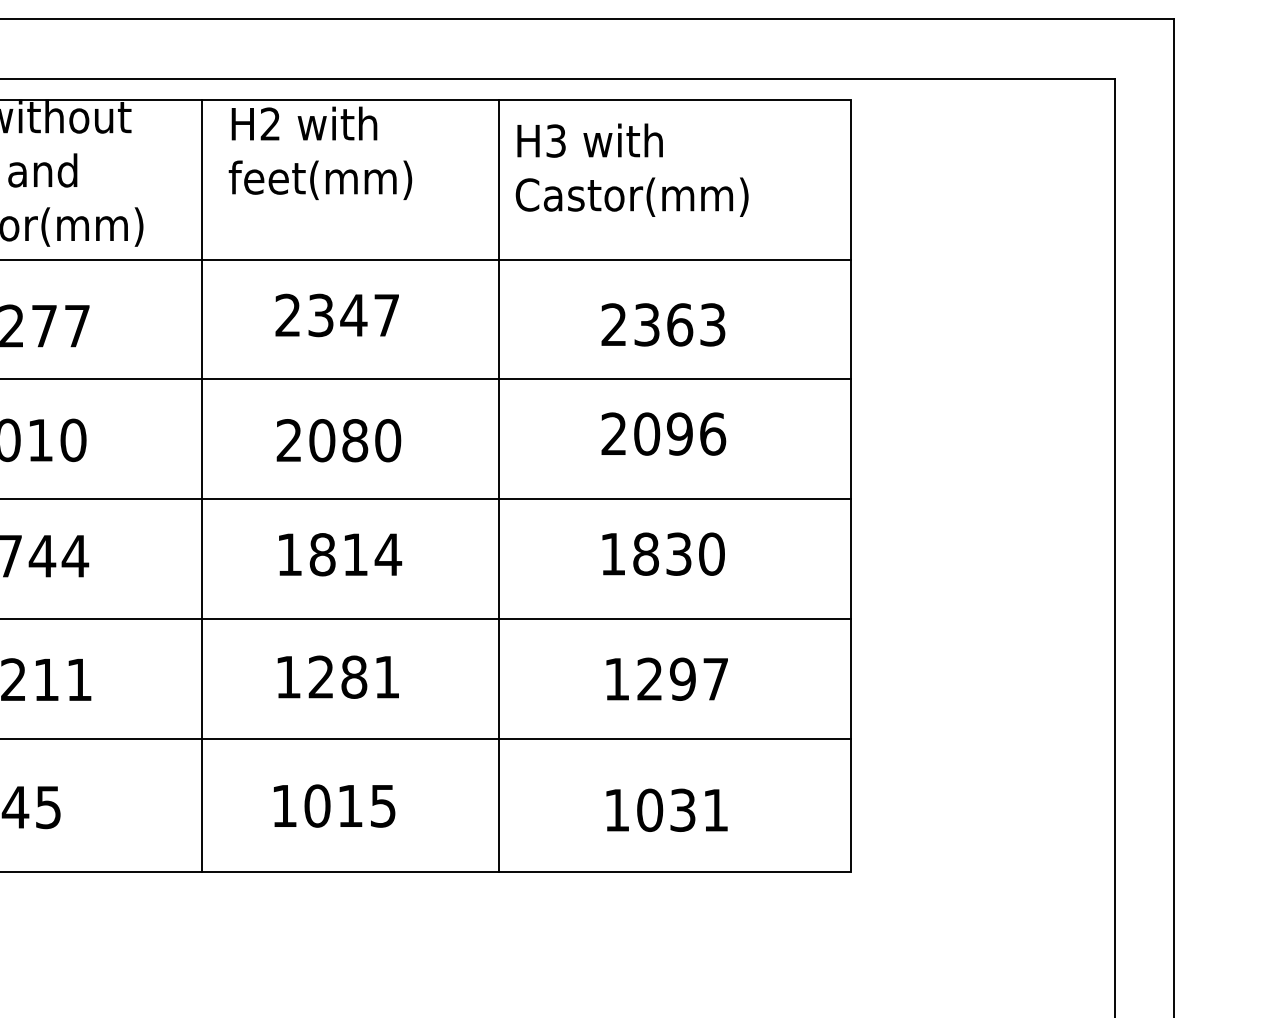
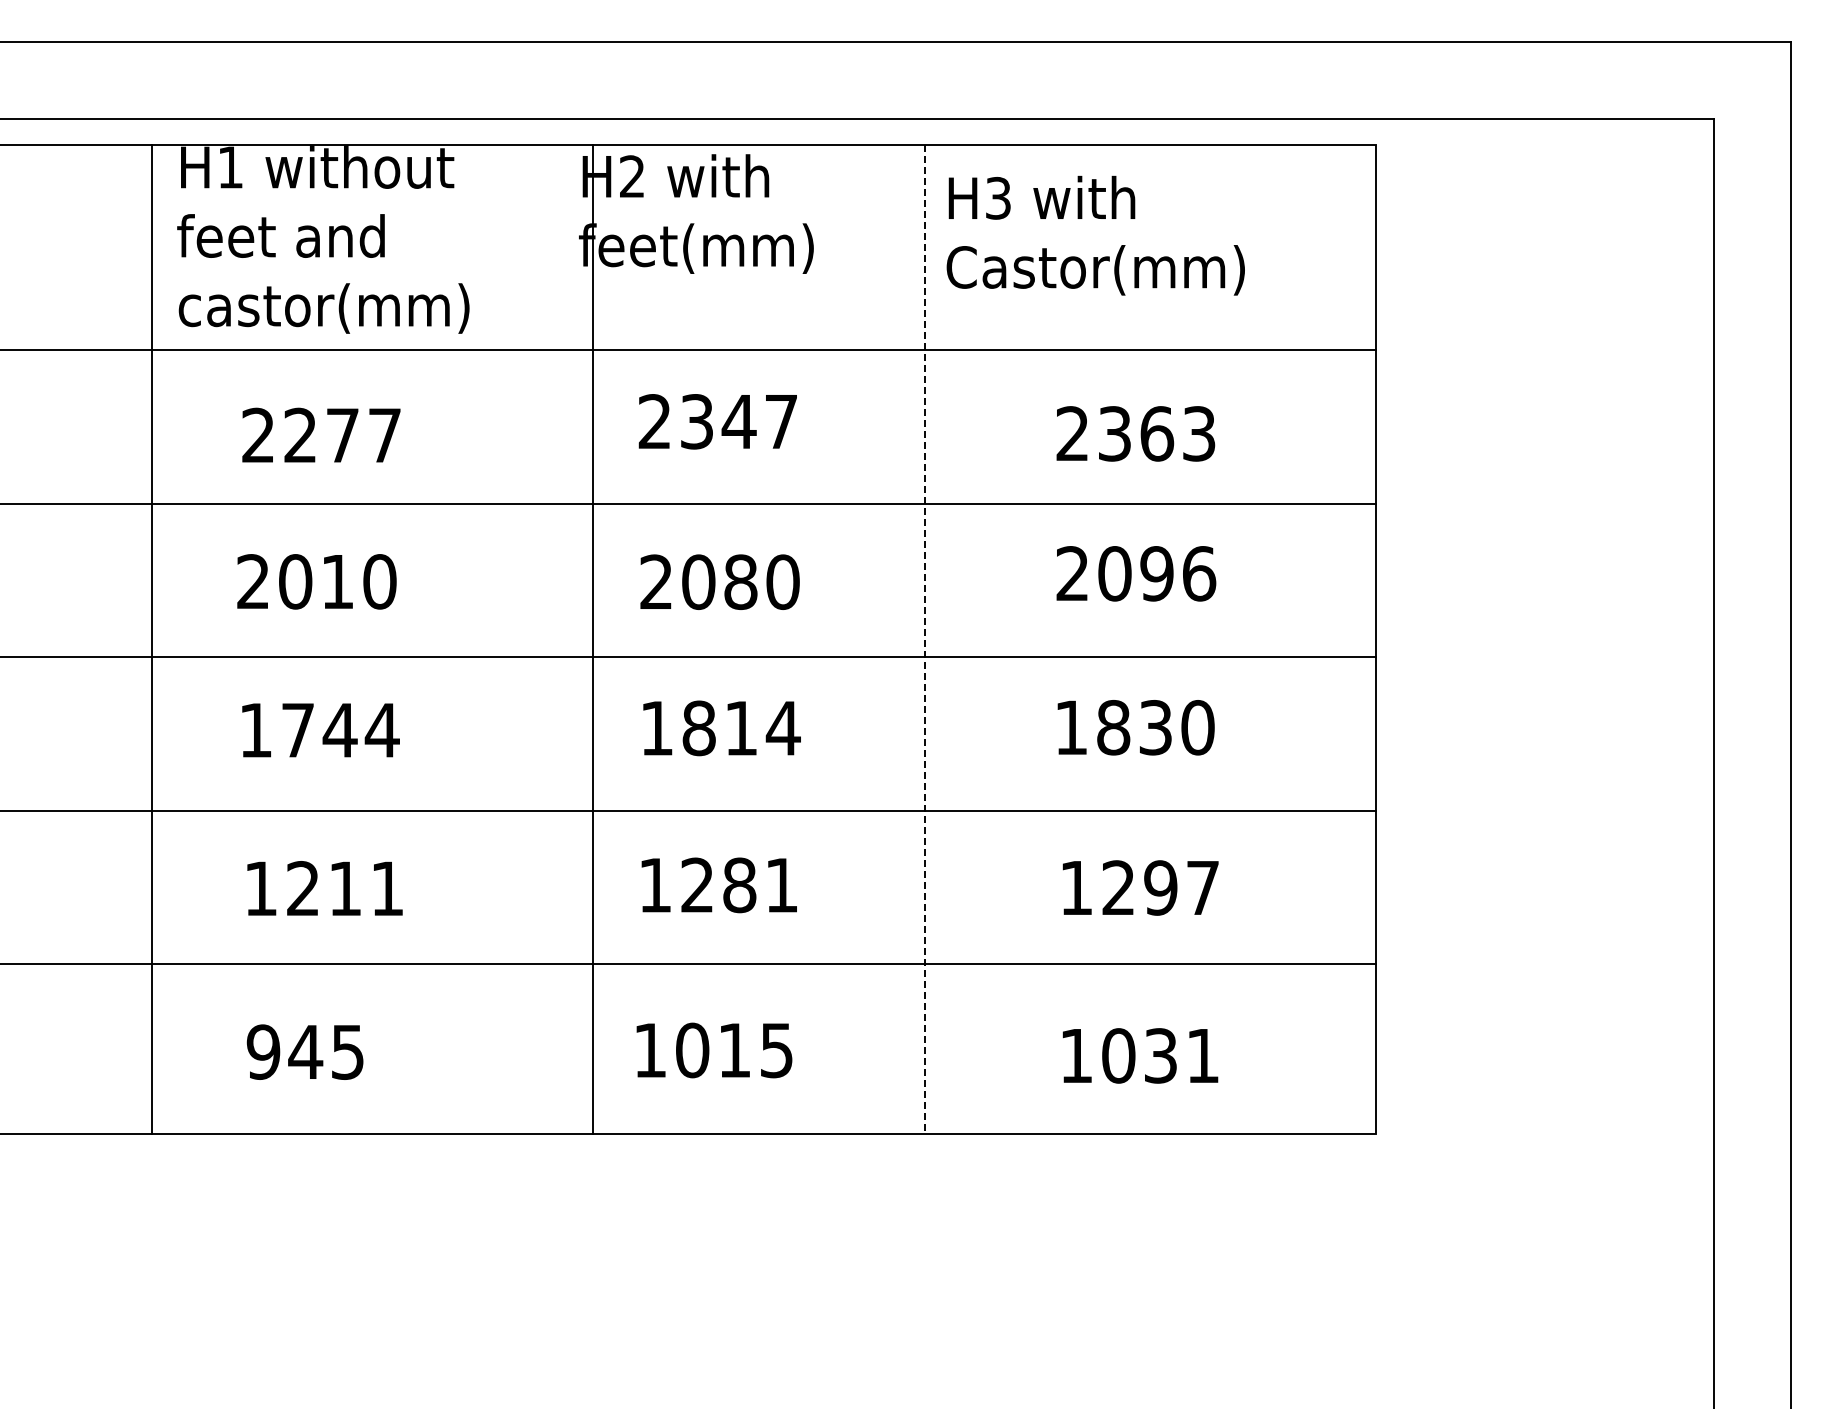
line: (202, 485) -> (593, 639), moved
line: (499, 486) -> (925, 640), solid -> dashed

